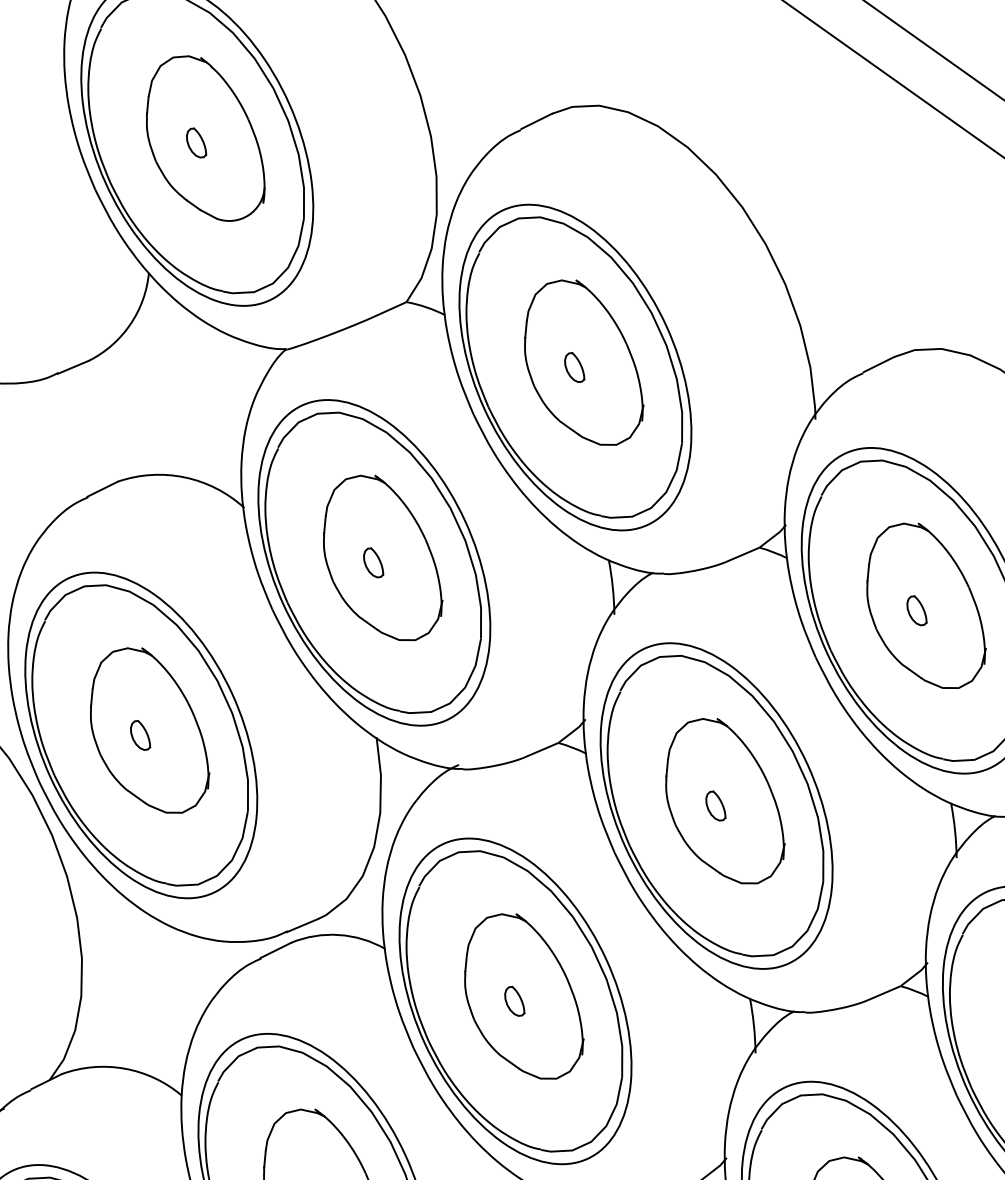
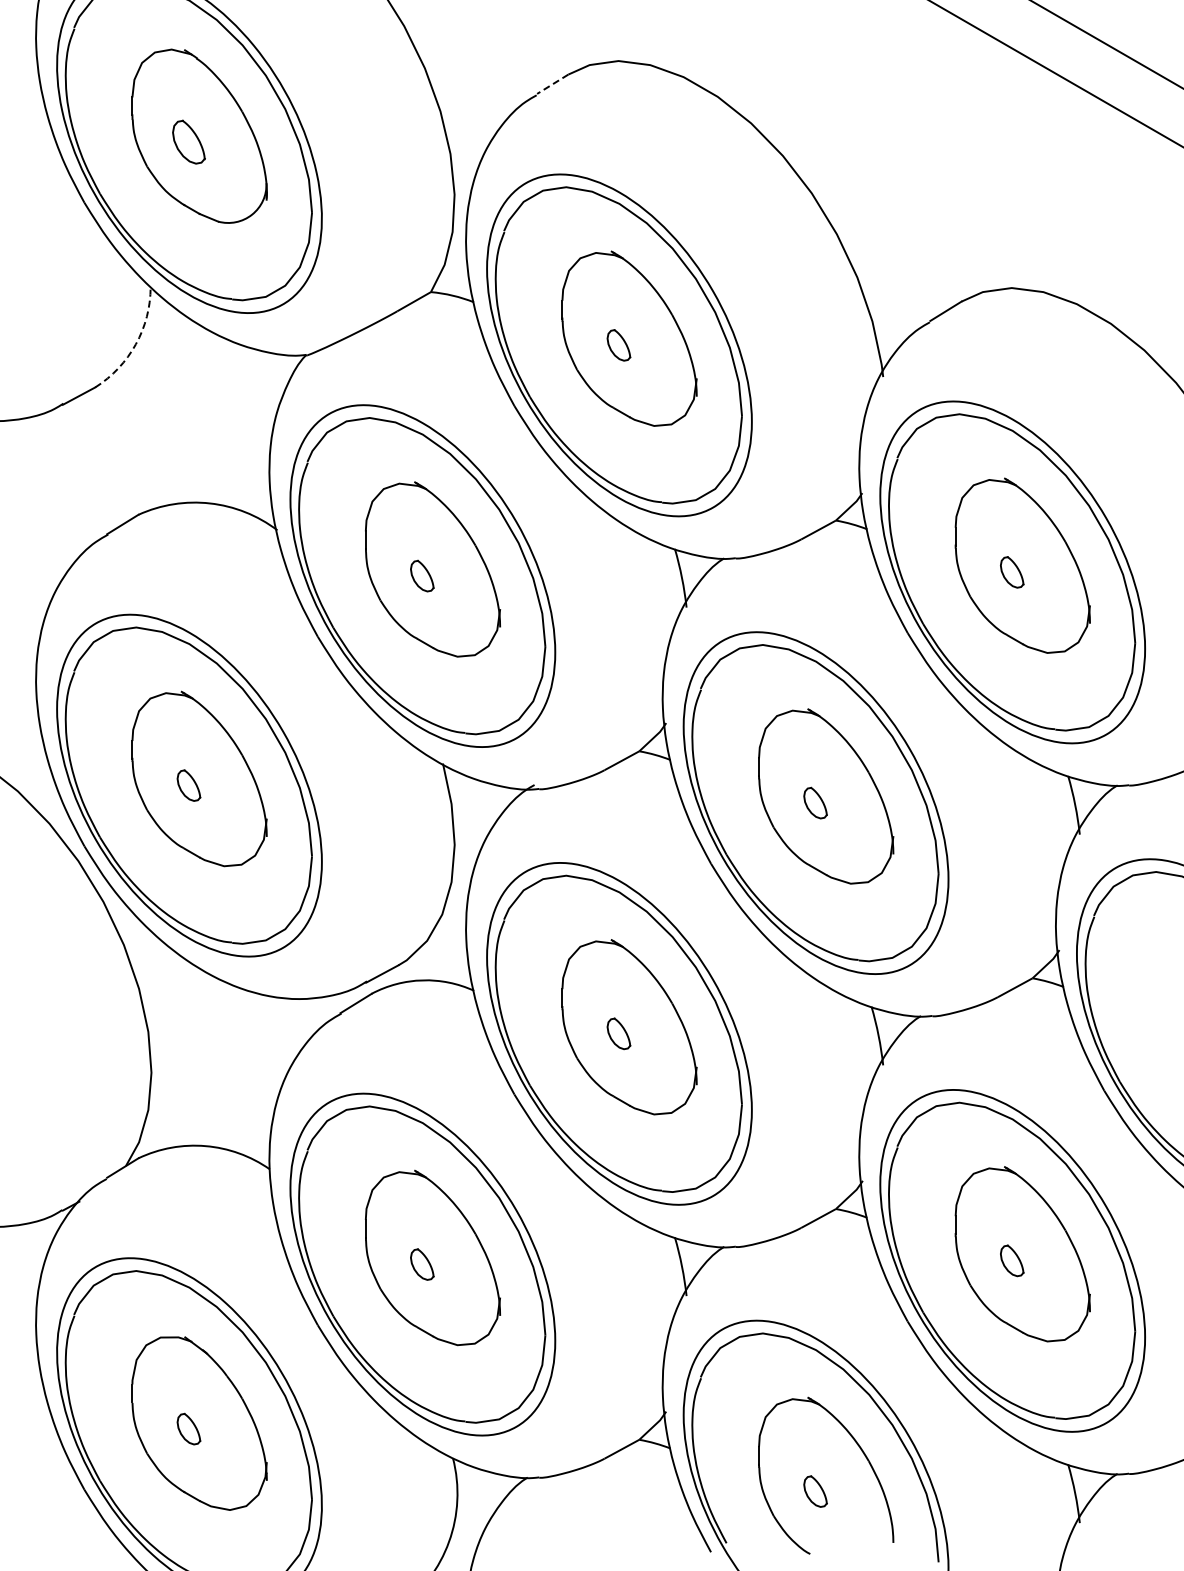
line: (536, 121) -> (552, 84), solid -> dashed
part: (196, 142) -> (188, 141), size x1.4
arc: (129, 324) -> (135, 344), solid -> dashed

